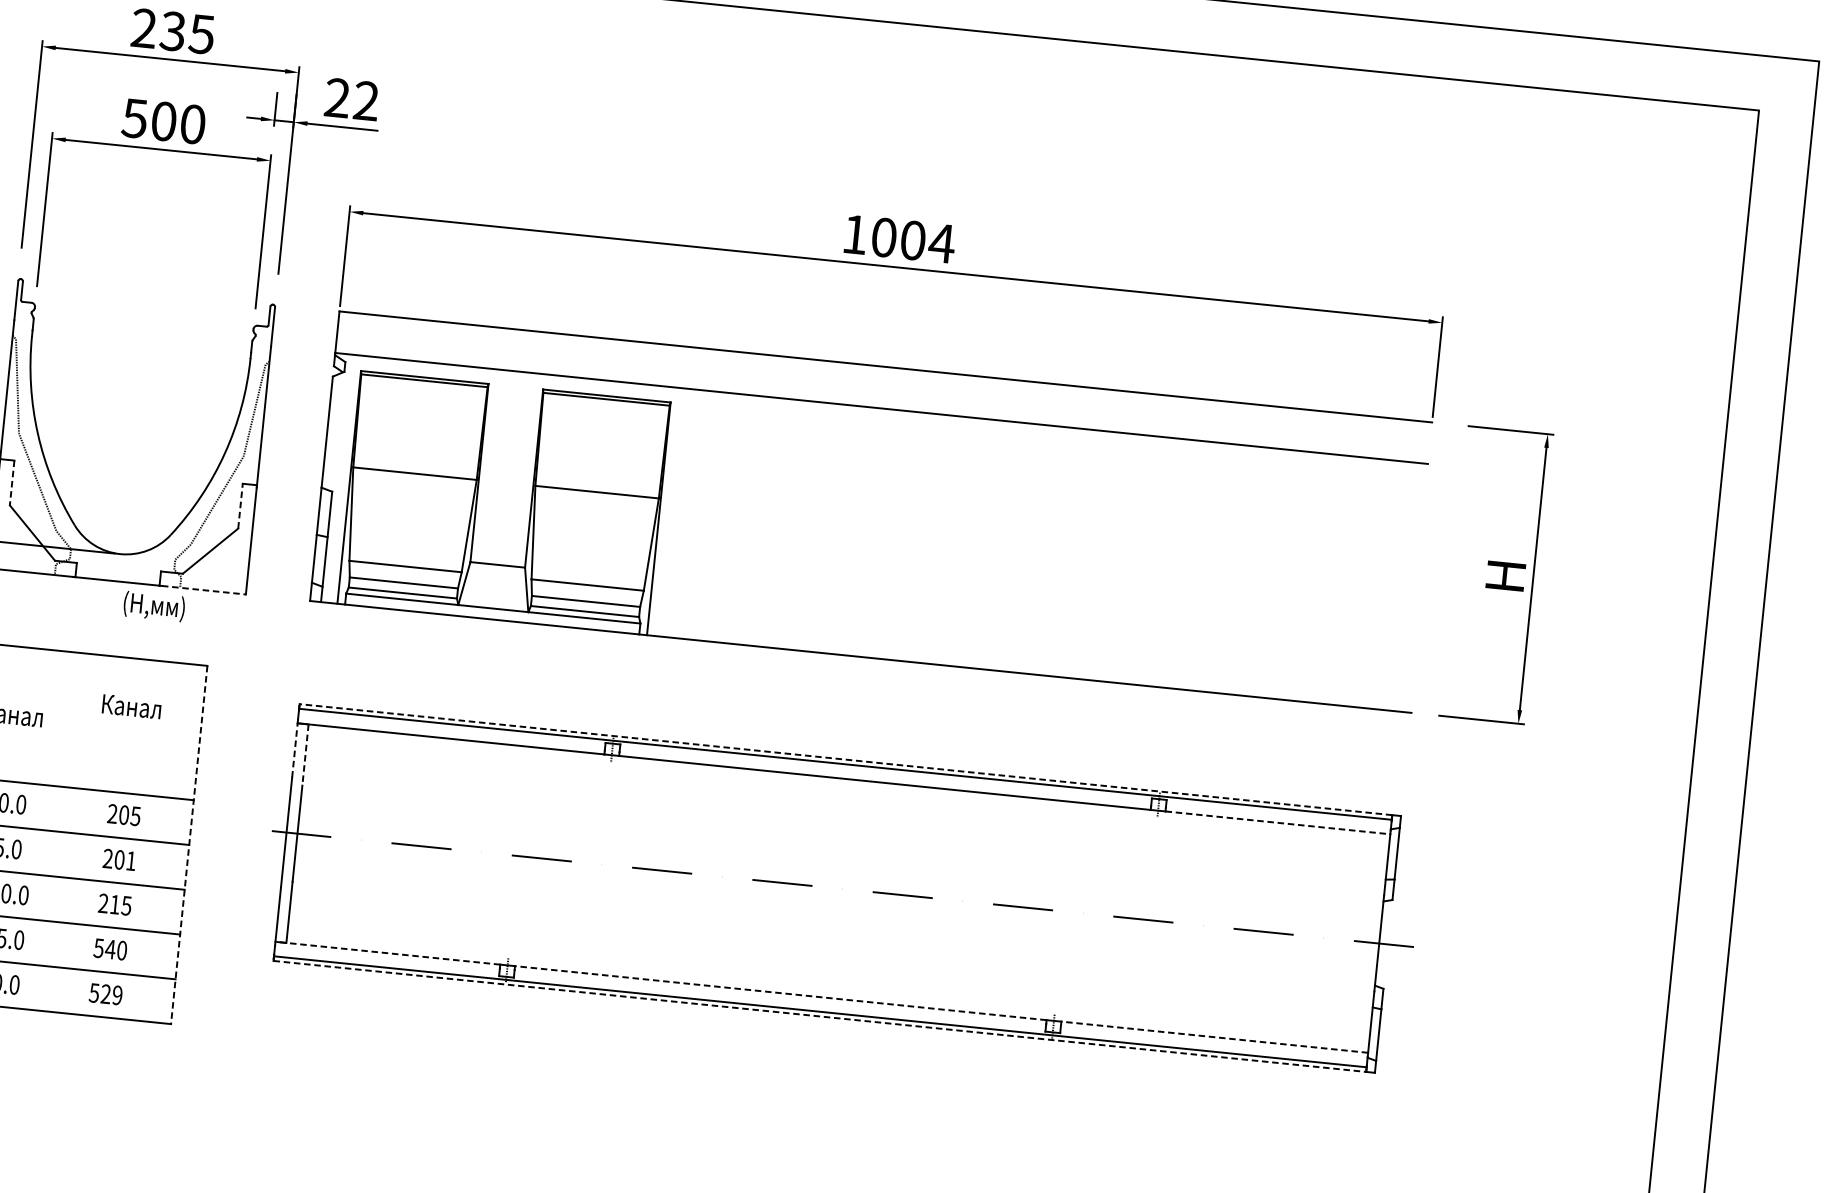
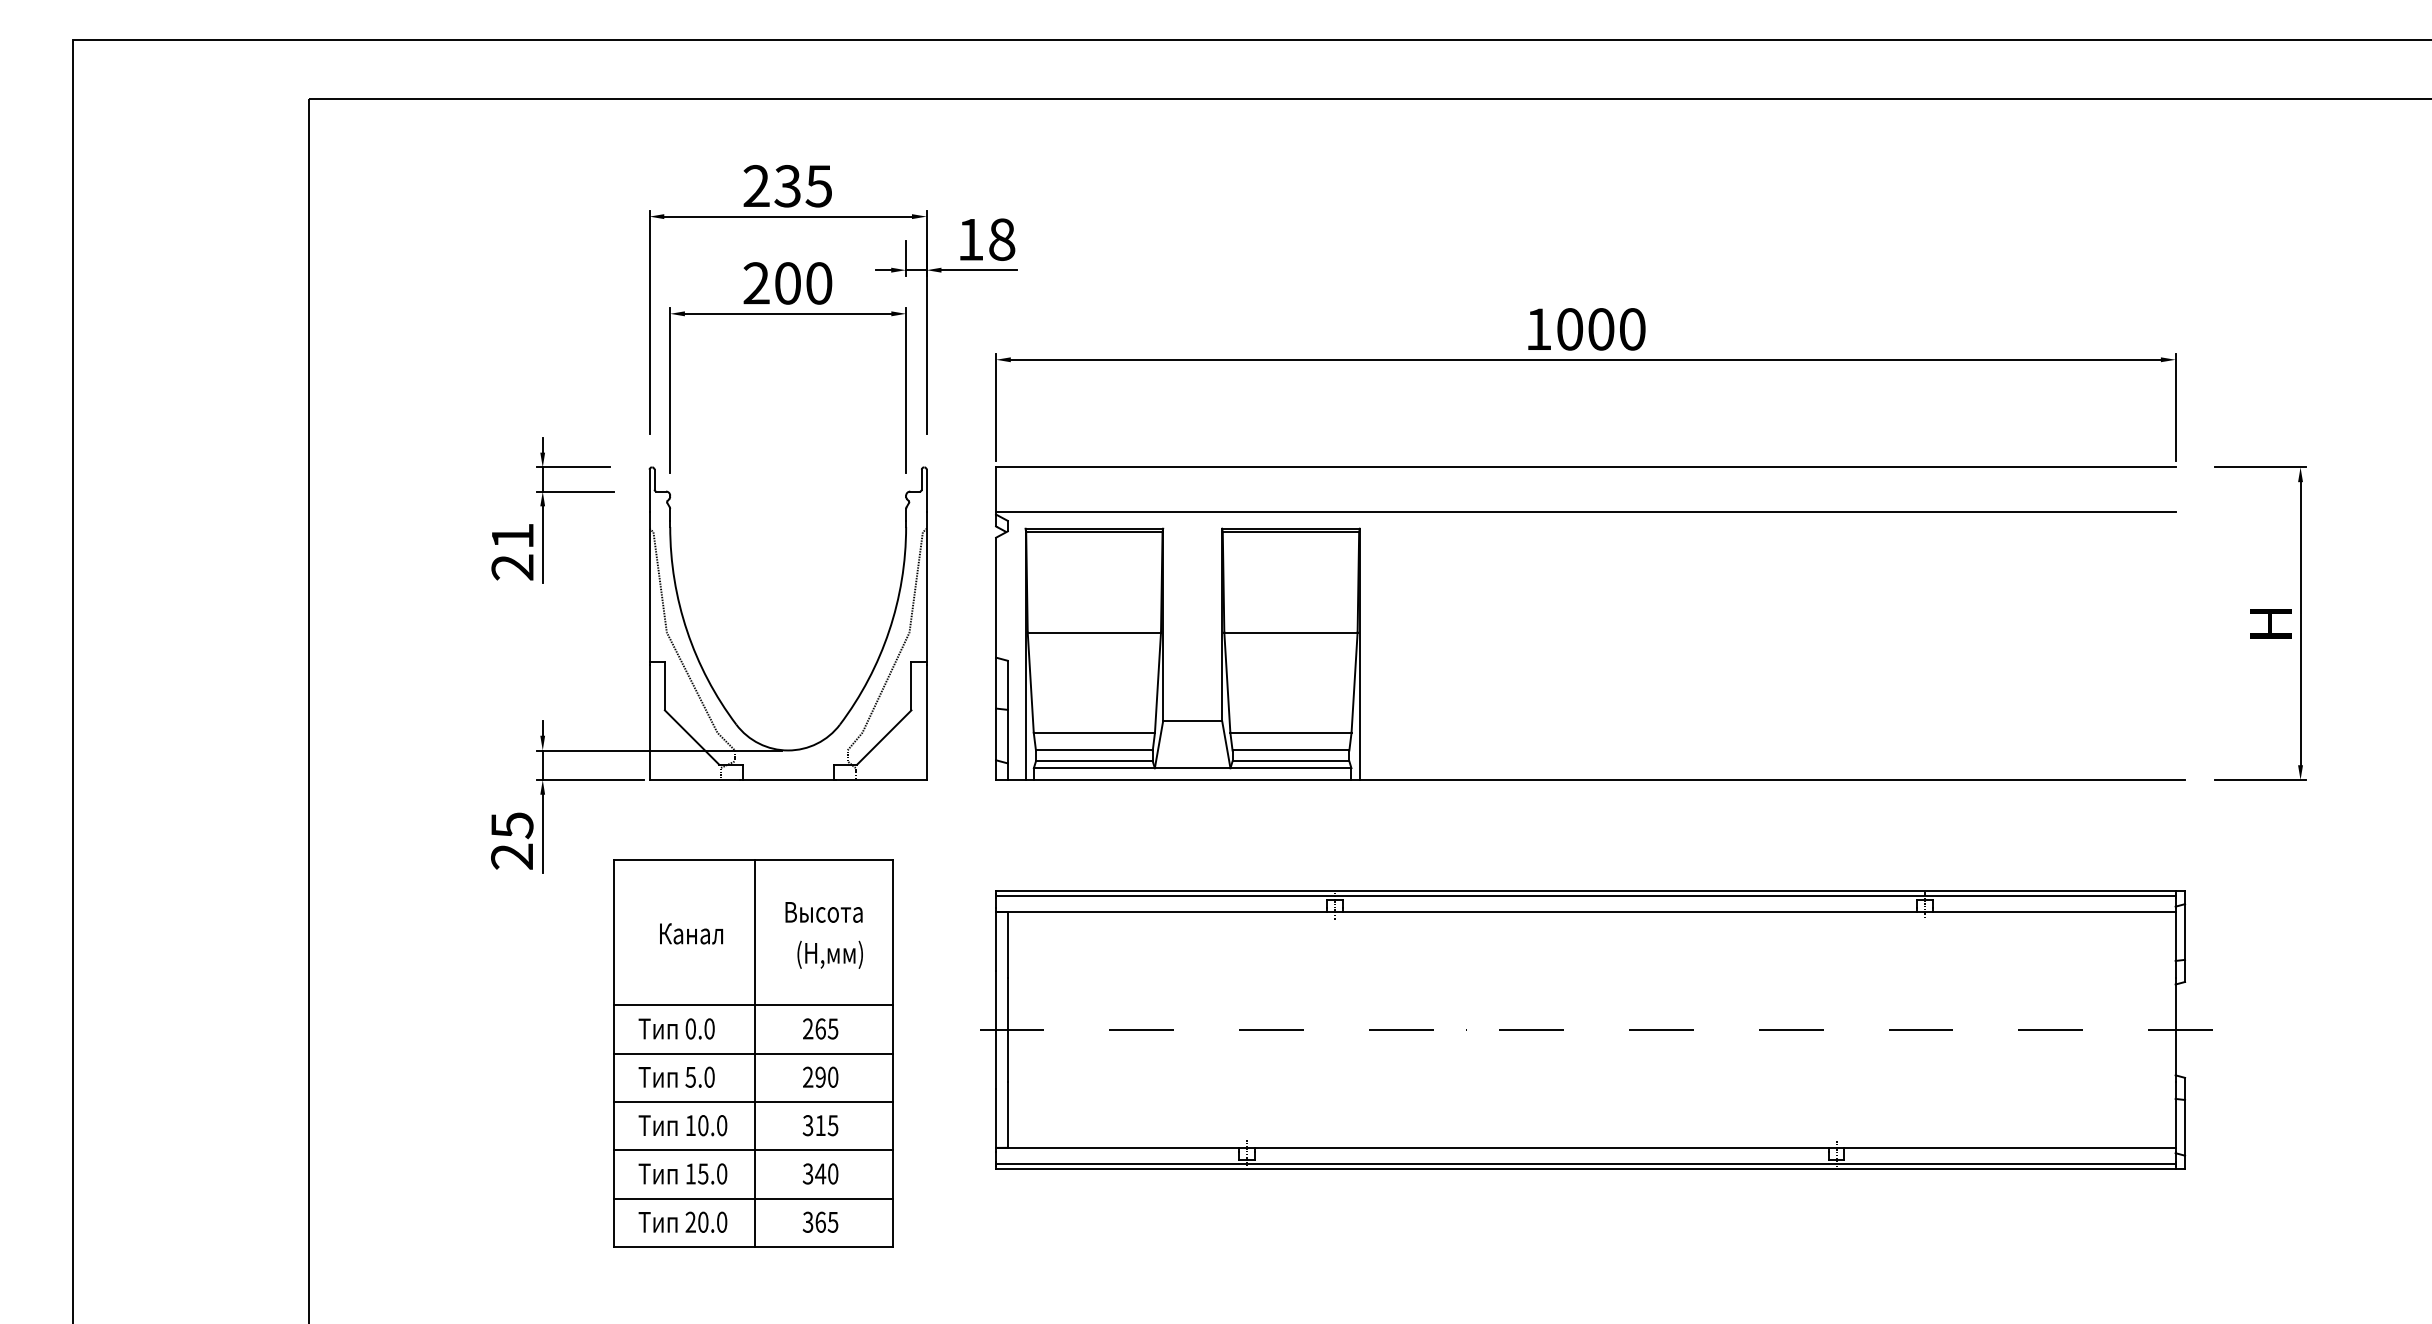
text: (352, 99) -> (986, 239), 22 -> 18
text: (134, 118) -> (756, 283), 500 -> 200
text: (942, 243) -> (1632, 329), 1004 -> 1000
line: (11, 483) -> (664, 686), dashed -> solid
line: (240, 505) -> (911, 685), dashed -> solid
line: (204, 589) -> (881, 779), dashed -> solid
text: (153, 606) -> (829, 954), moved
text: (138, 706) -> (824, 911), Канал -> Высота
line: (295, 749) -> (996, 940), dashed -> solid
line: (305, 755) -> (1007, 945), dashed -> solid
line: (845, 759) -> (1585, 891), dashed -> solid
text: (124, 814) -> (820, 1028), 205 -> 265
line: (1278, 822) -> (2054, 911), dashed -> solid
line: (61, 831) -> (755, 1053), added
line: (189, 845) -> (893, 1054), dashed -> solid
text: (125, 859) -> (826, 1076), 201 -> 290
text: (102, 903) -> (807, 1125), 215 -> 315
text: (99, 947) -> (808, 1173), 540 -> 340
line: (387, 952) -> (1116, 1147), dashed -> solid
line: (780, 992) -> (1541, 1147), dashed -> solid
text: (105, 993) -> (820, 1221), 529 -> 365
line: (819, 1016) -> (1585, 1168), dashed -> solid
line: (1215, 1036) -> (2010, 1147), dashed -> solid

